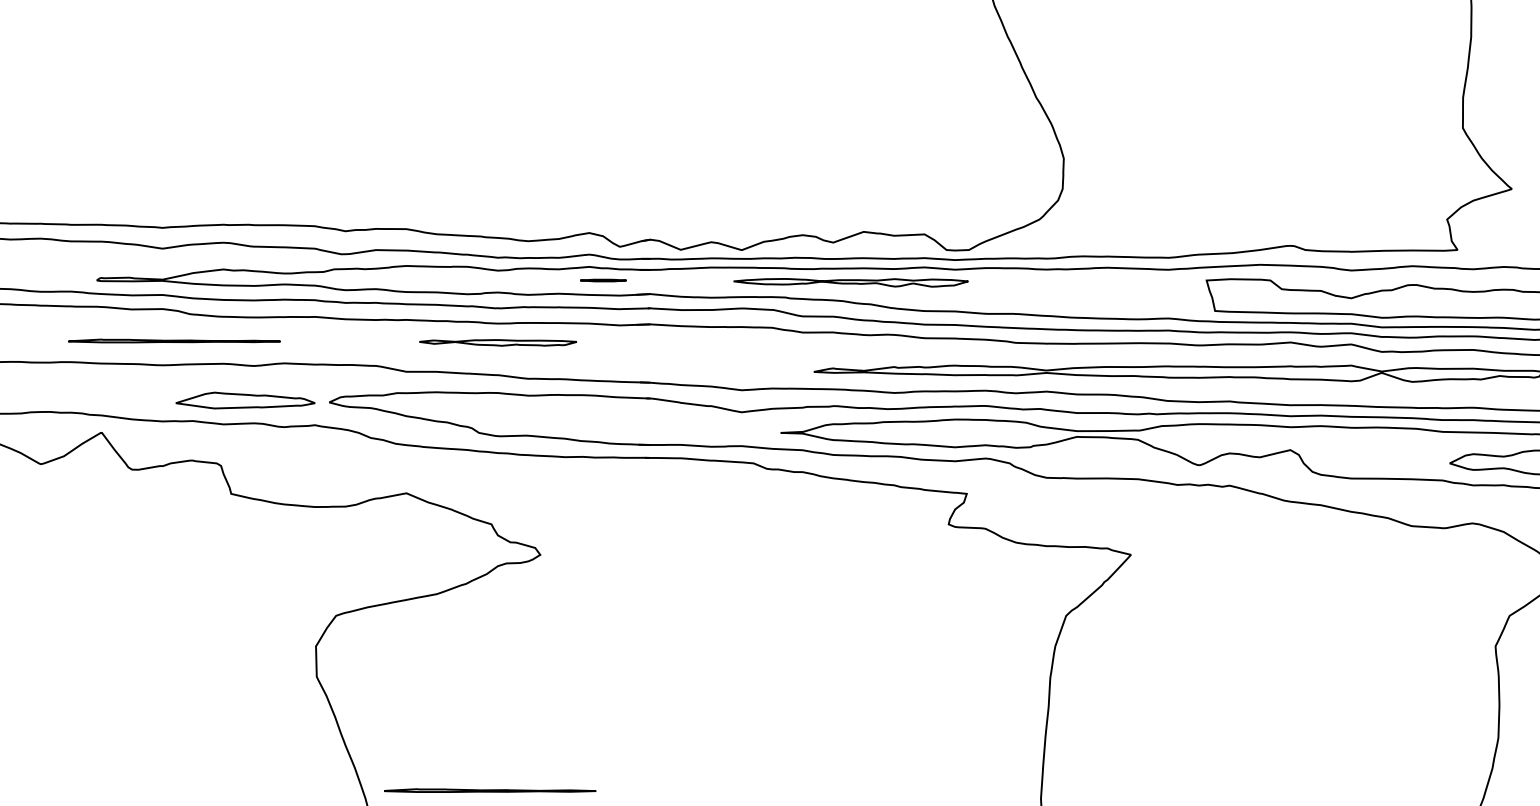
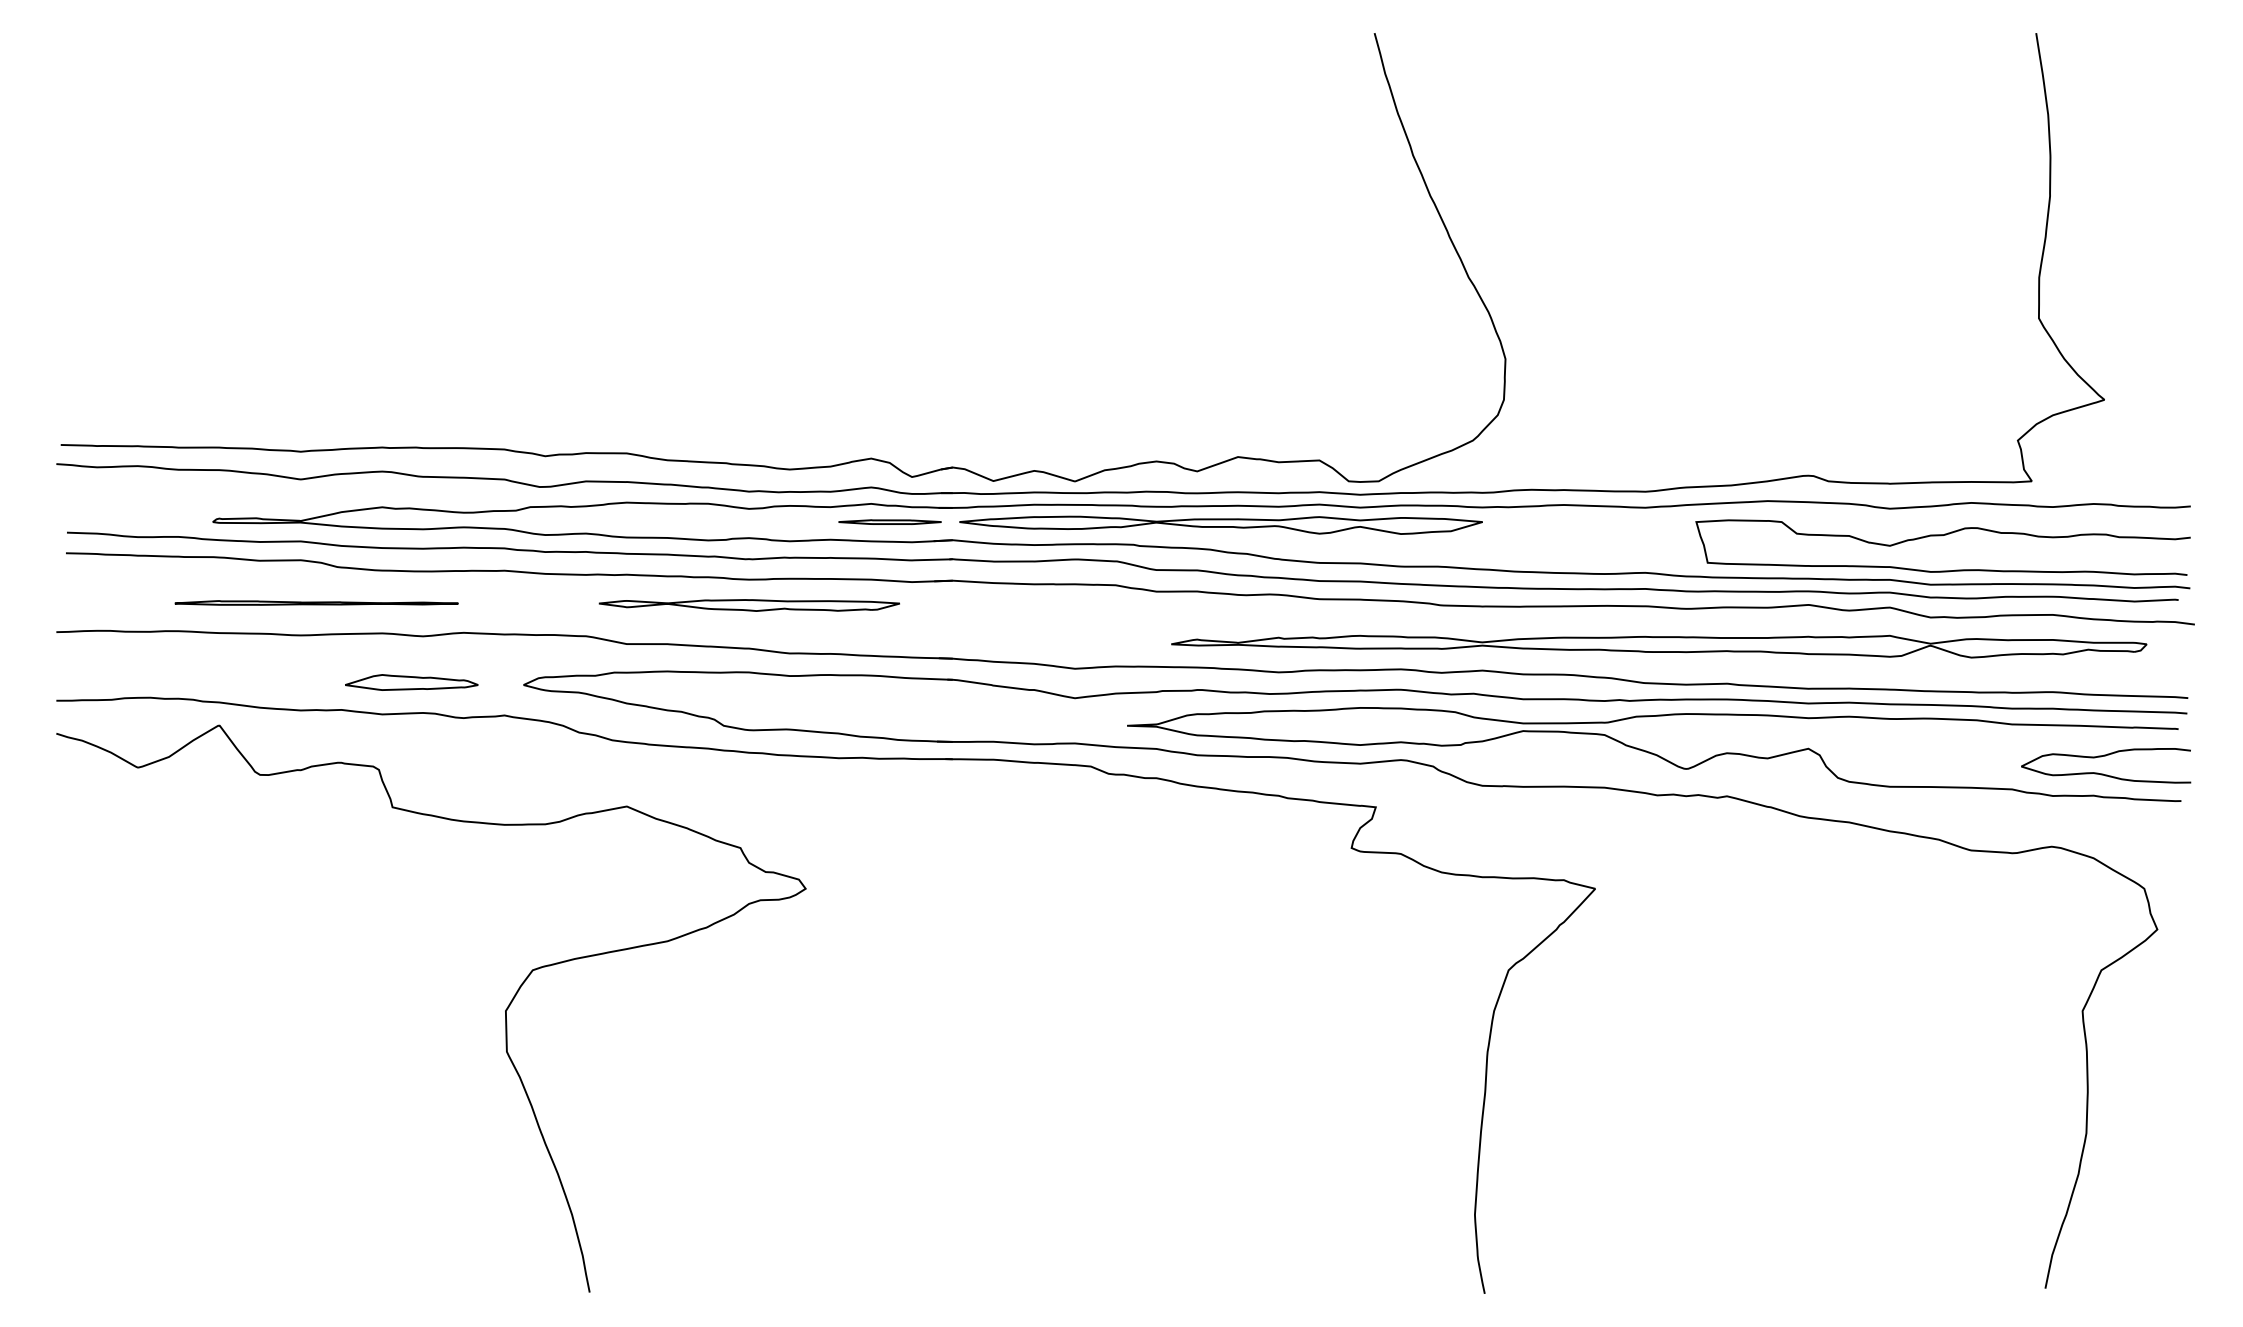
part: (603, 280) -> (889, 521), size x1.67
part: (850, 282) -> (1220, 524), size x1.67
part: (497, 342) -> (748, 605), size x1.43
part: (245, 400) -> (411, 682), size x0.71
part: (490, 790) -> (738, 1203), removed

